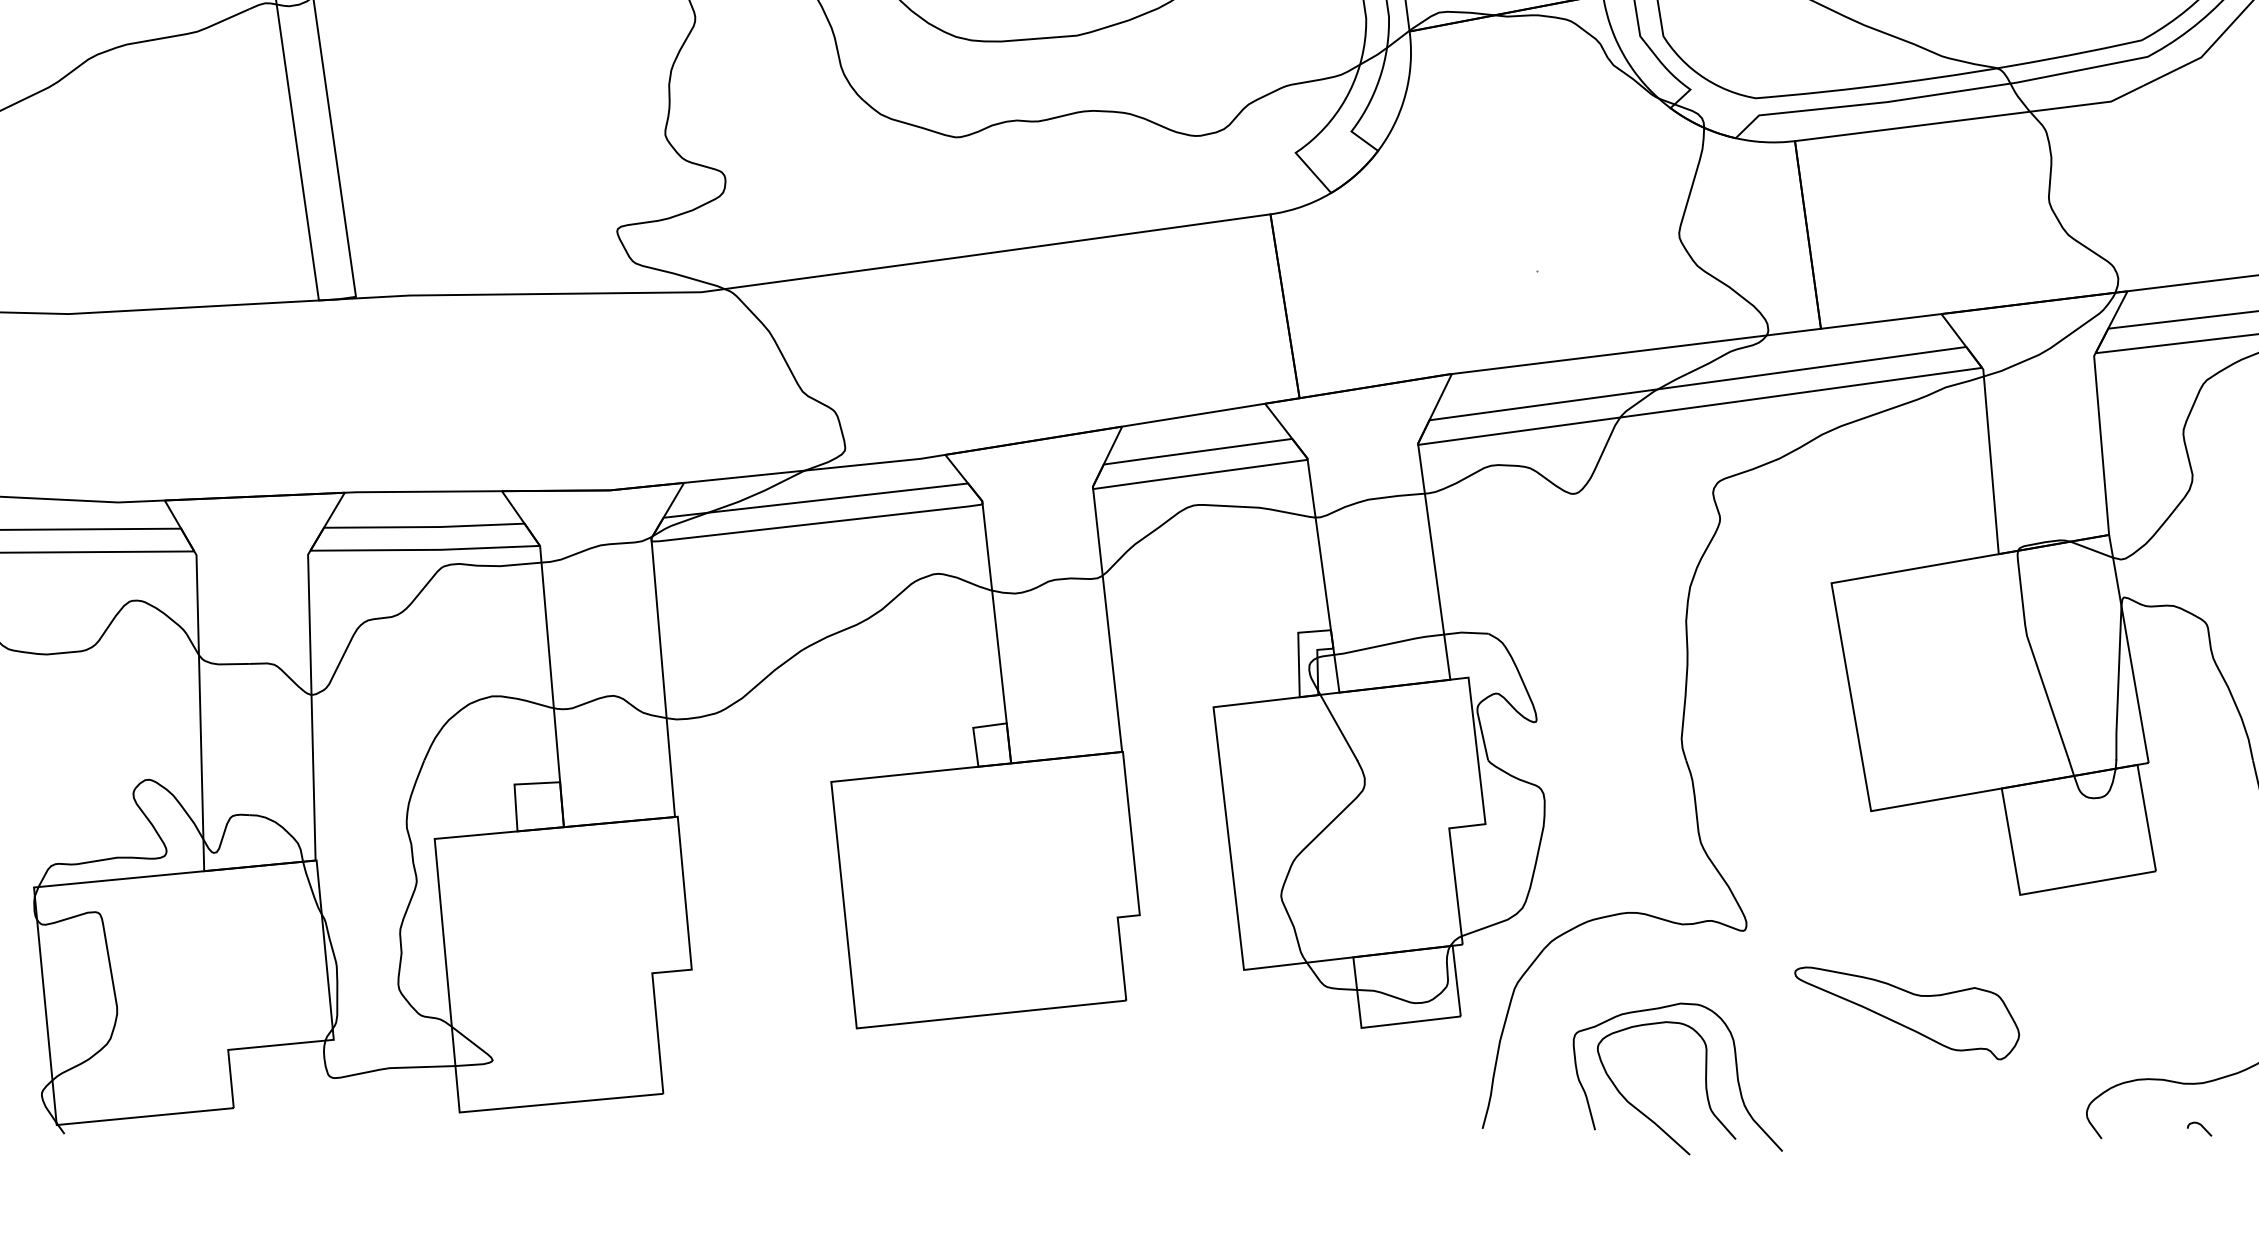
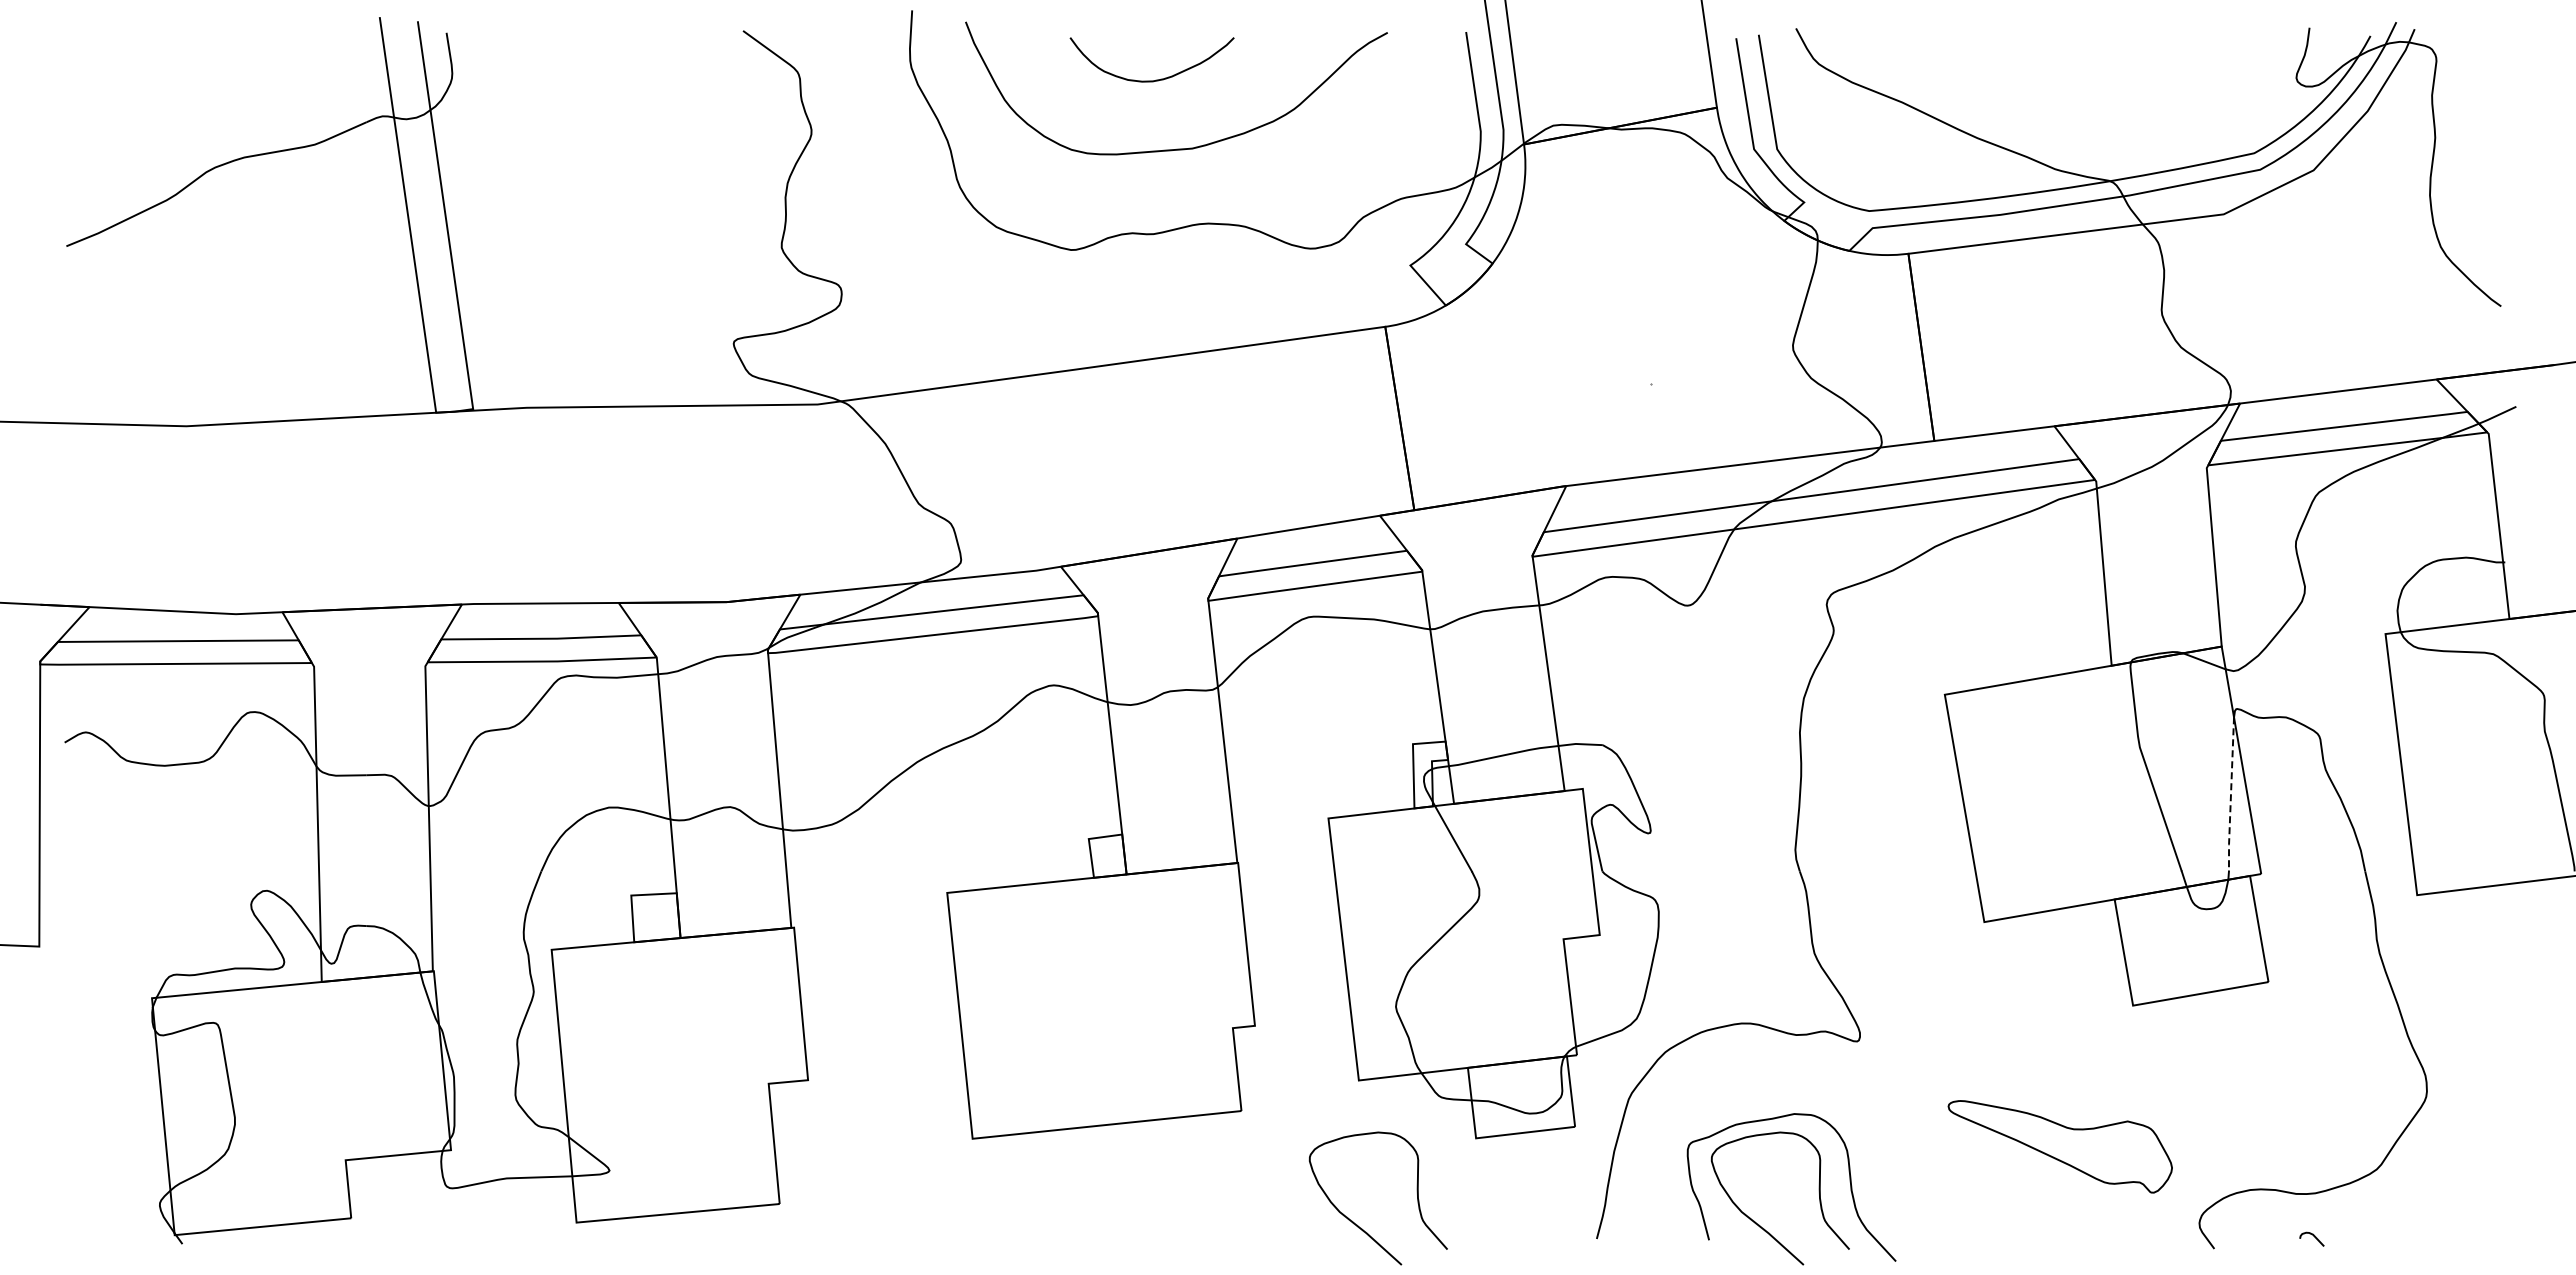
line: (2117, 684) -> (2230, 795), solid -> dashed
part: (1906, 1013) -> (2059, 1146), moved
curve: (1242, 1114) -> (1357, 1224), added

